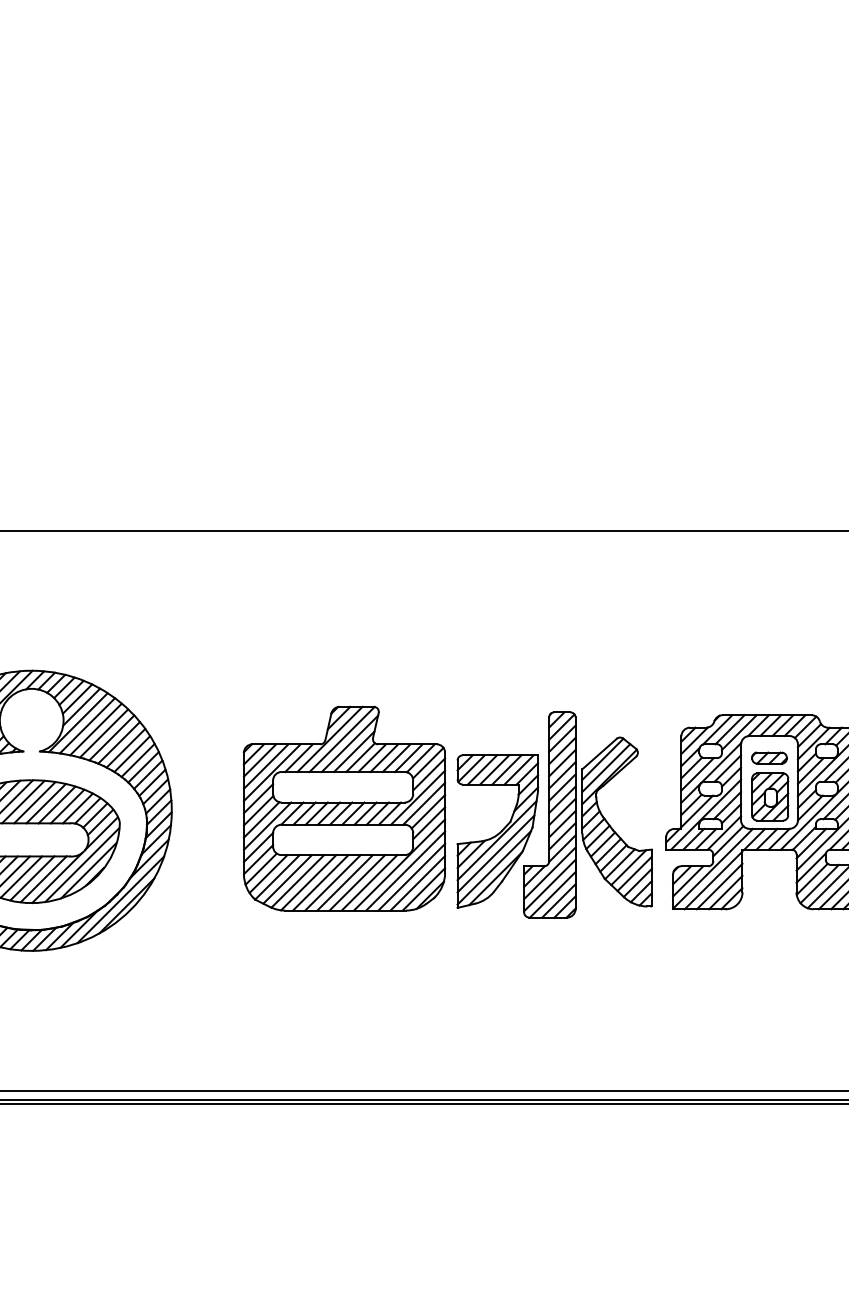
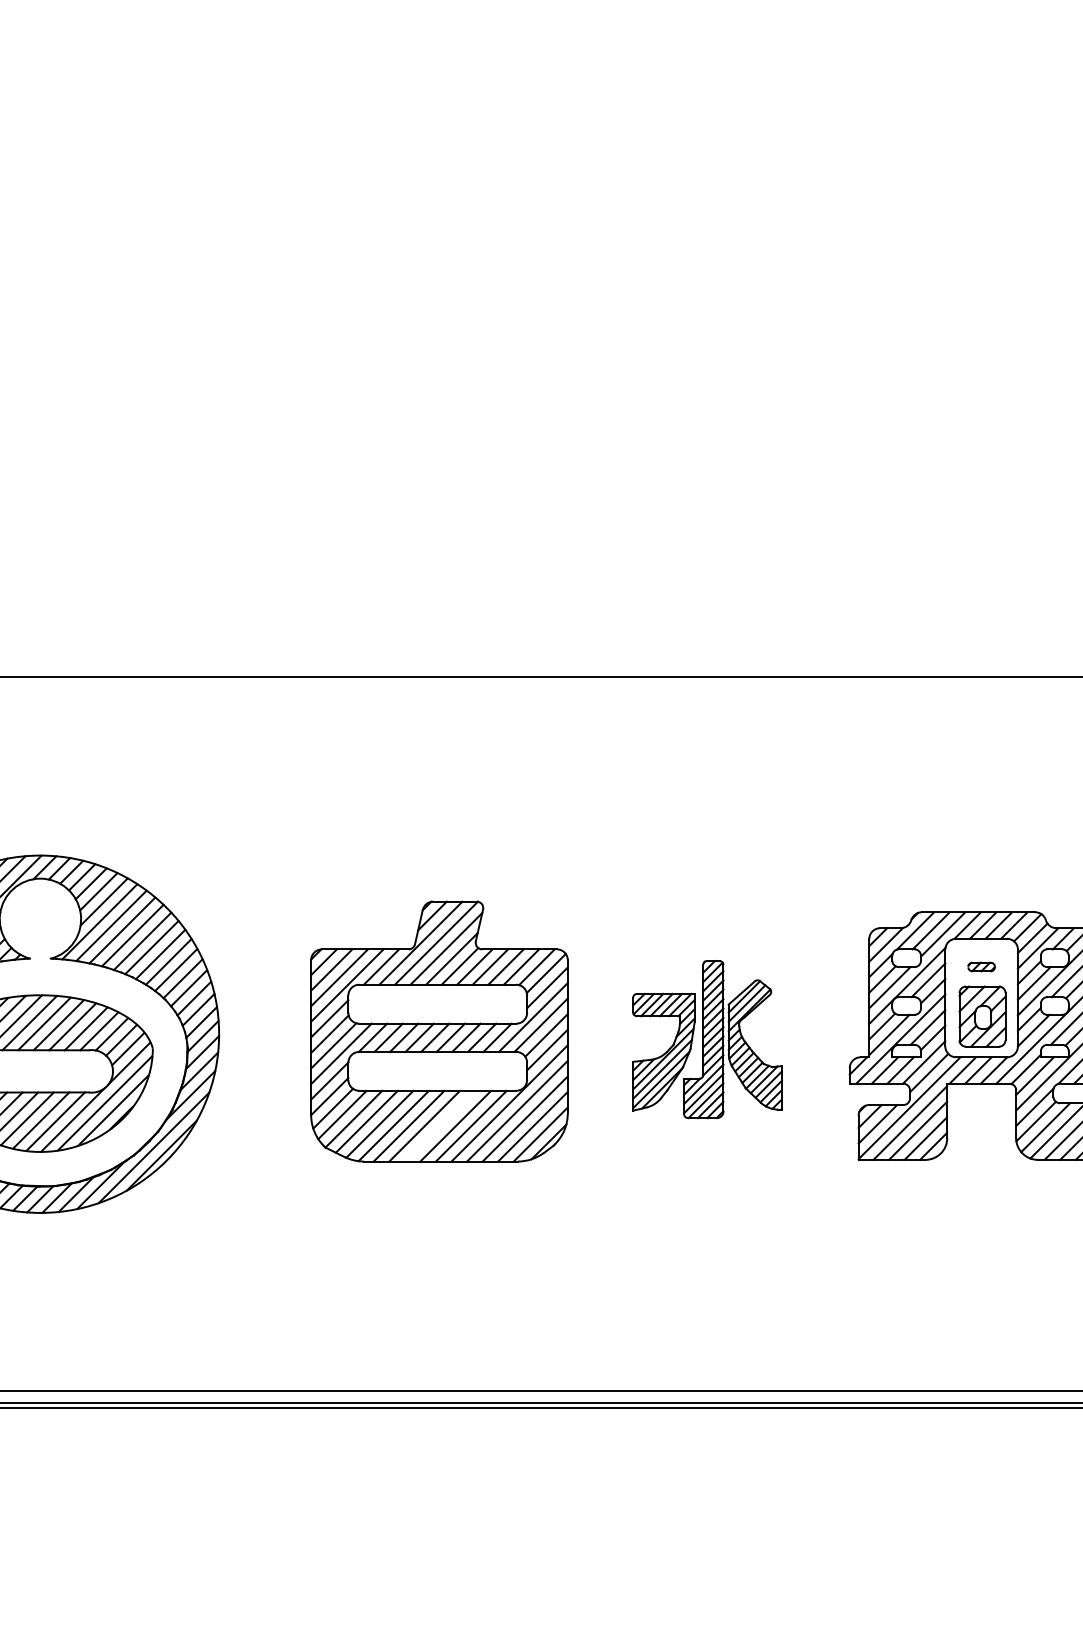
part: (769, 757) -> (981, 966), size x0.6
part: (554, 814) -> (707, 1038), size x0.6
line: (344, 882) -> (439, 1125), removed

